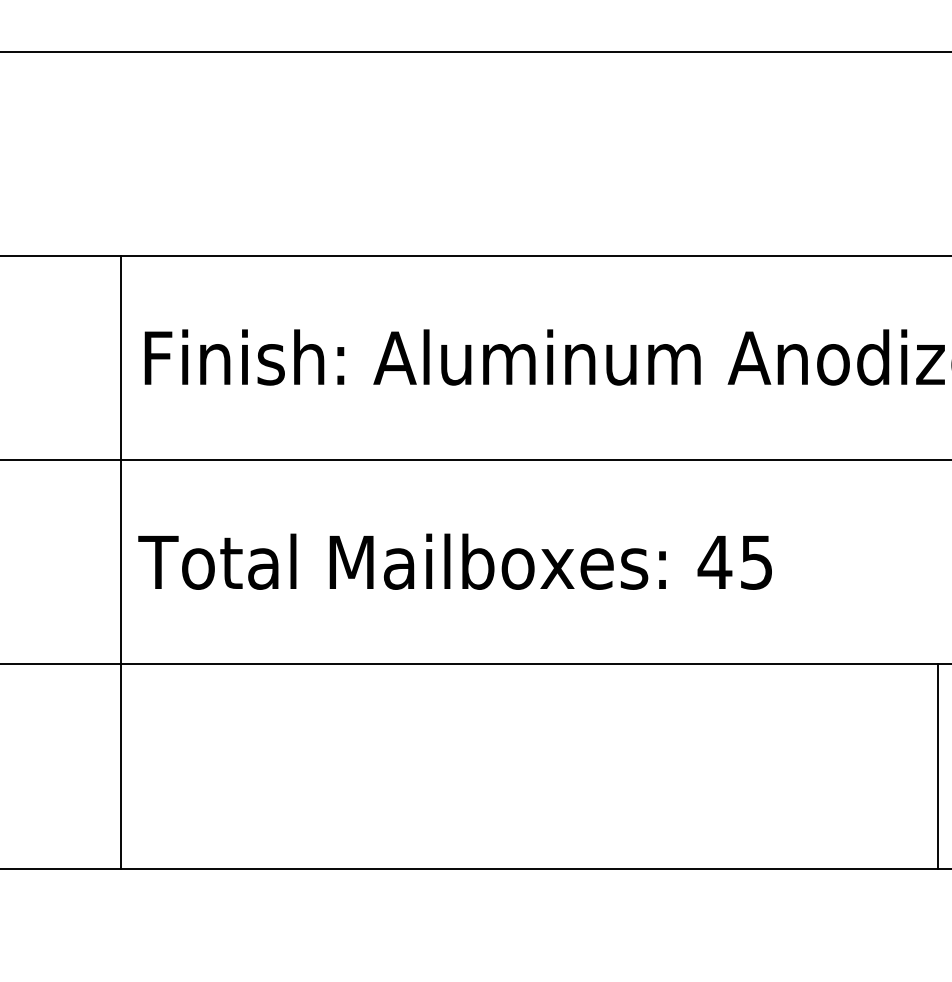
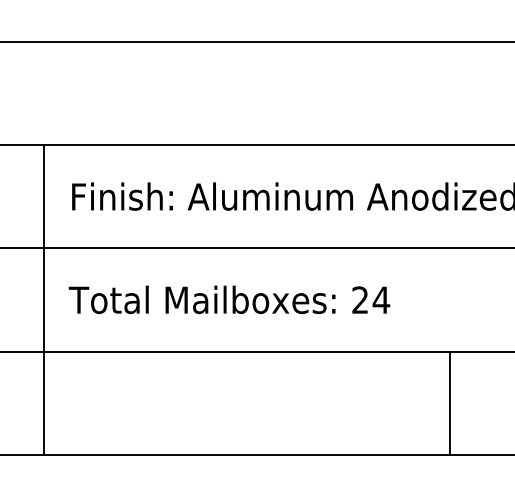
line: (121, 561) -> (44, 299), moved
text: (735, 563) -> (370, 300), 45 -> 24
line: (938, 764) -> (450, 402), moved

